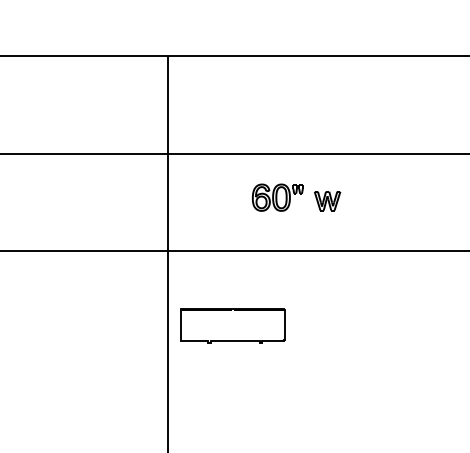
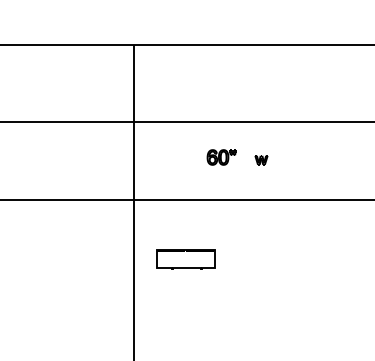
part: (277, 197) -> (221, 157), size x0.7
part: (327, 201) -> (261, 160), size x0.6
part: (232, 325) -> (185, 259), size x0.7

